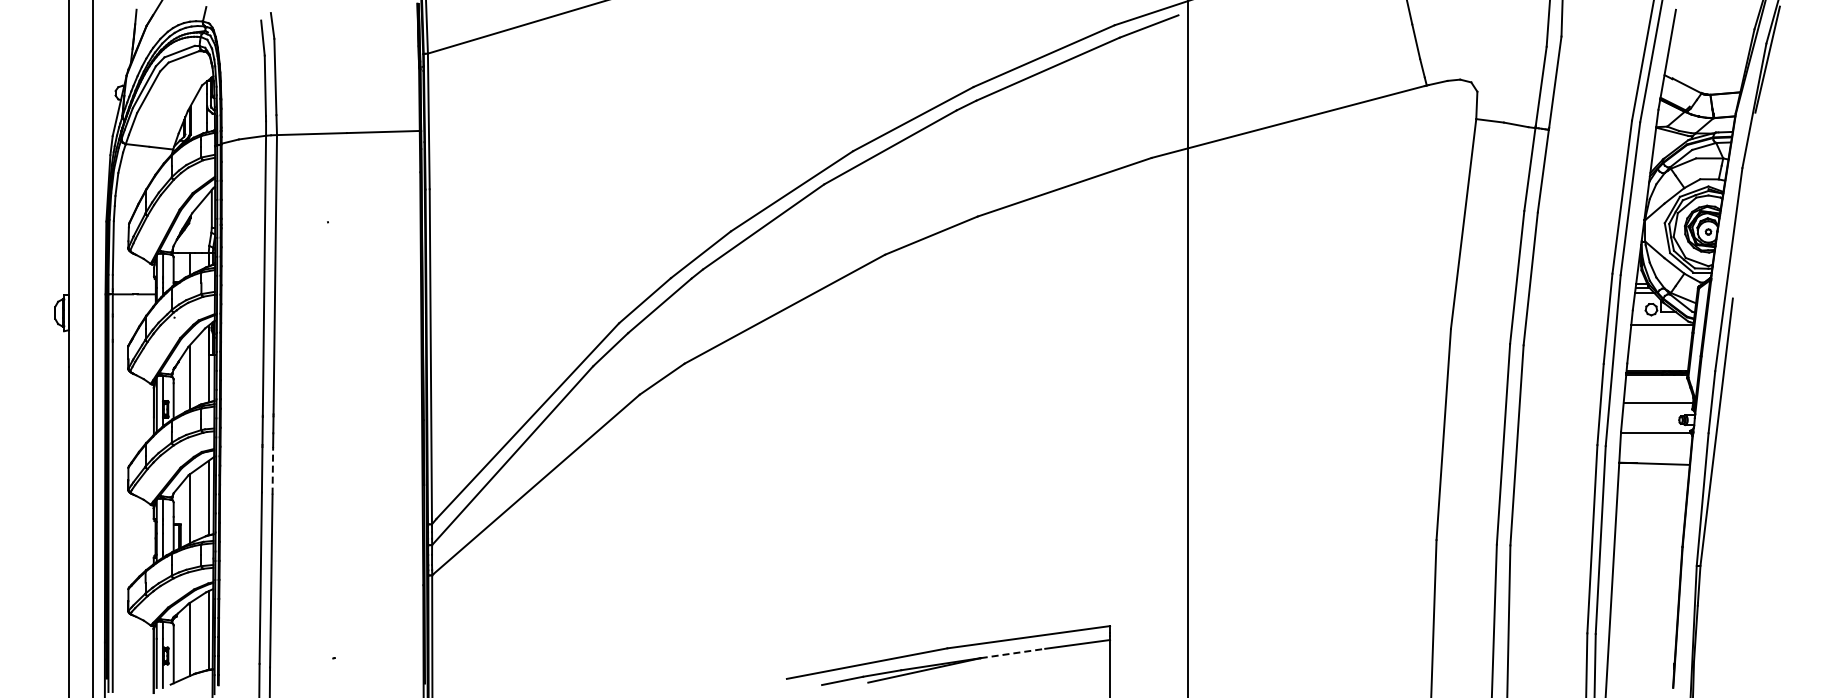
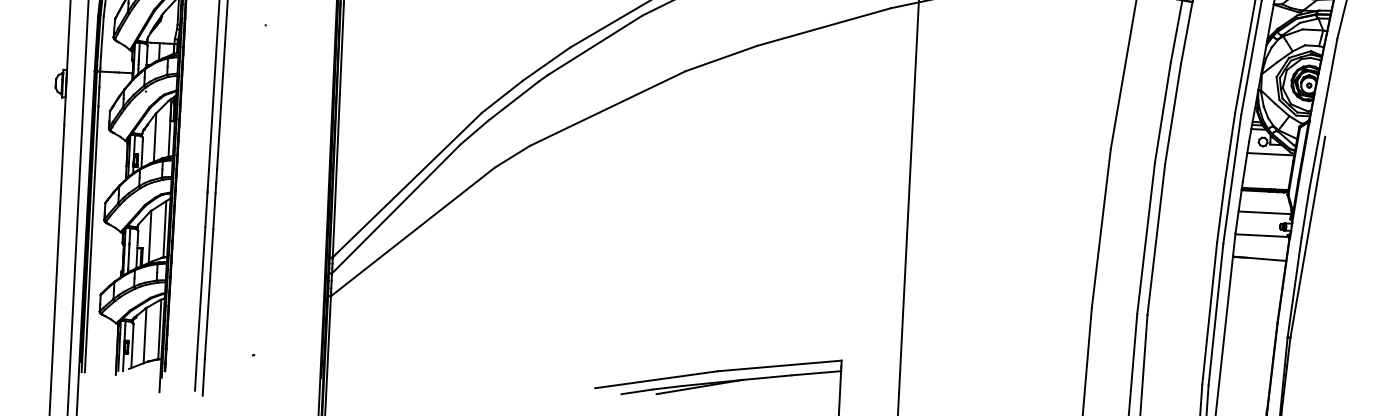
line: (272, 470) -> (214, 210), dashed -> solid
line: (1012, 653) -> (766, 377), dashed -> solid

